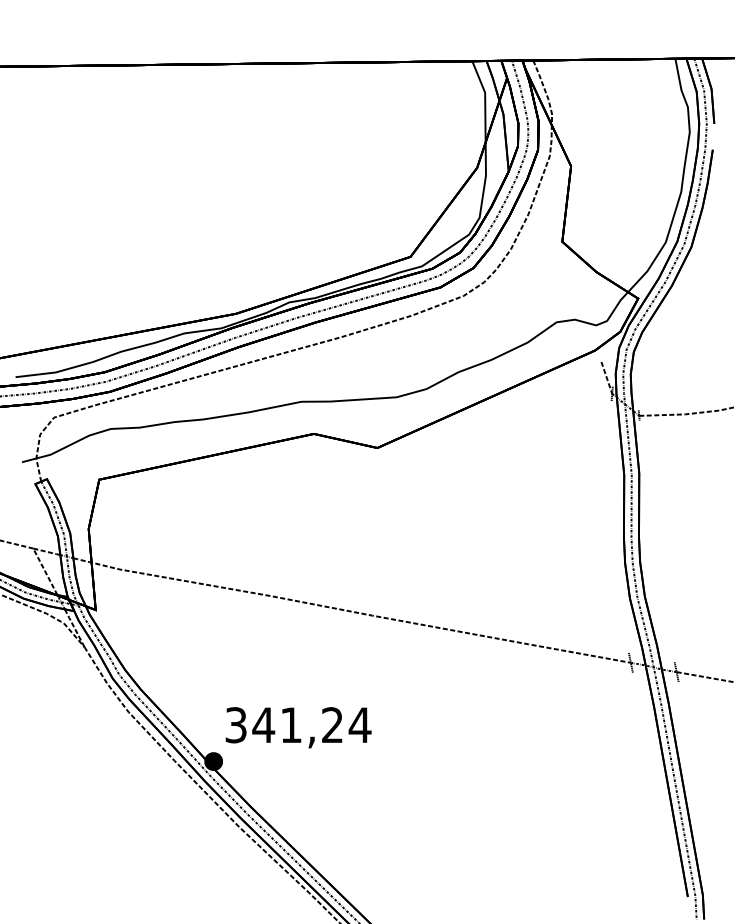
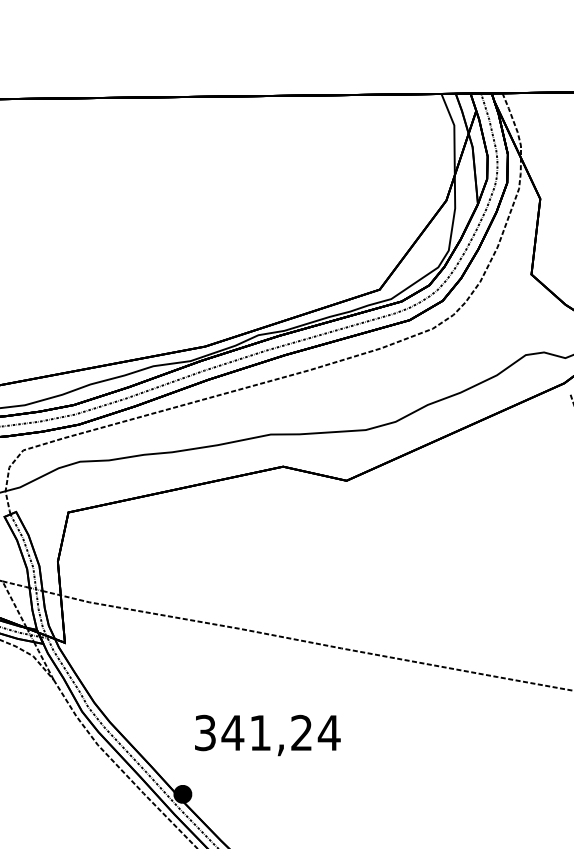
text: (298, 727) -> (267, 735), moved

